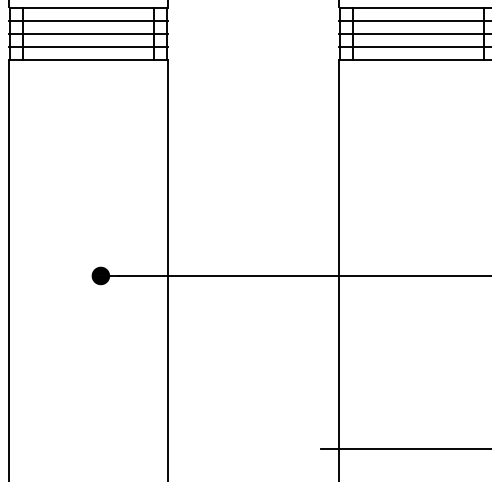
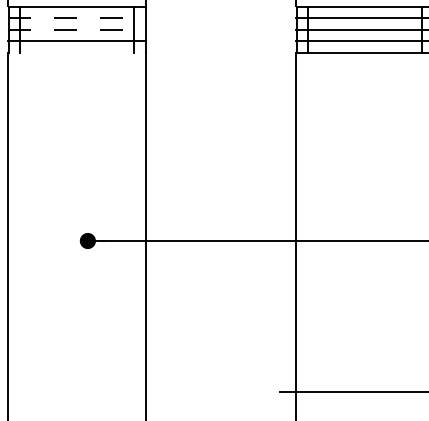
line: (89, 20) -> (77, 18), solid -> dashed
line: (89, 33) -> (77, 29), solid -> dashed
line: (88, 60) -> (77, 53), removed

